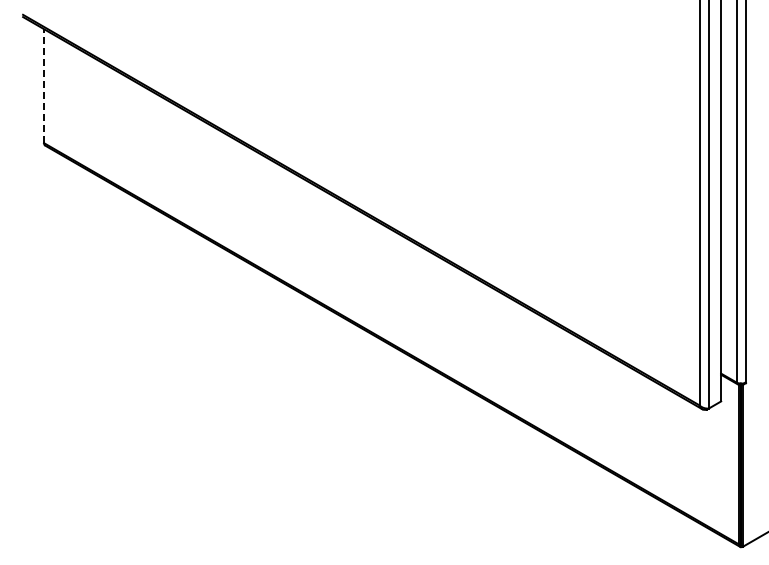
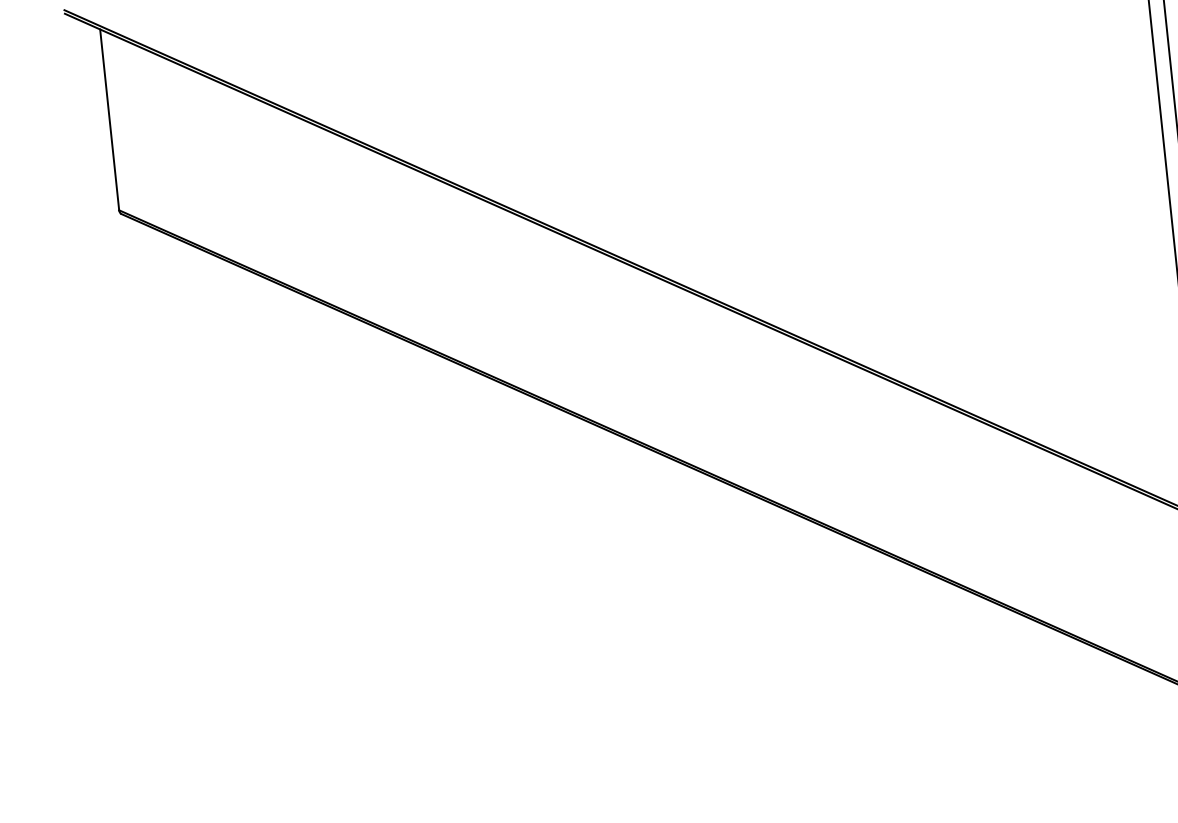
line: (44, 86) -> (110, 120), dashed -> solid

